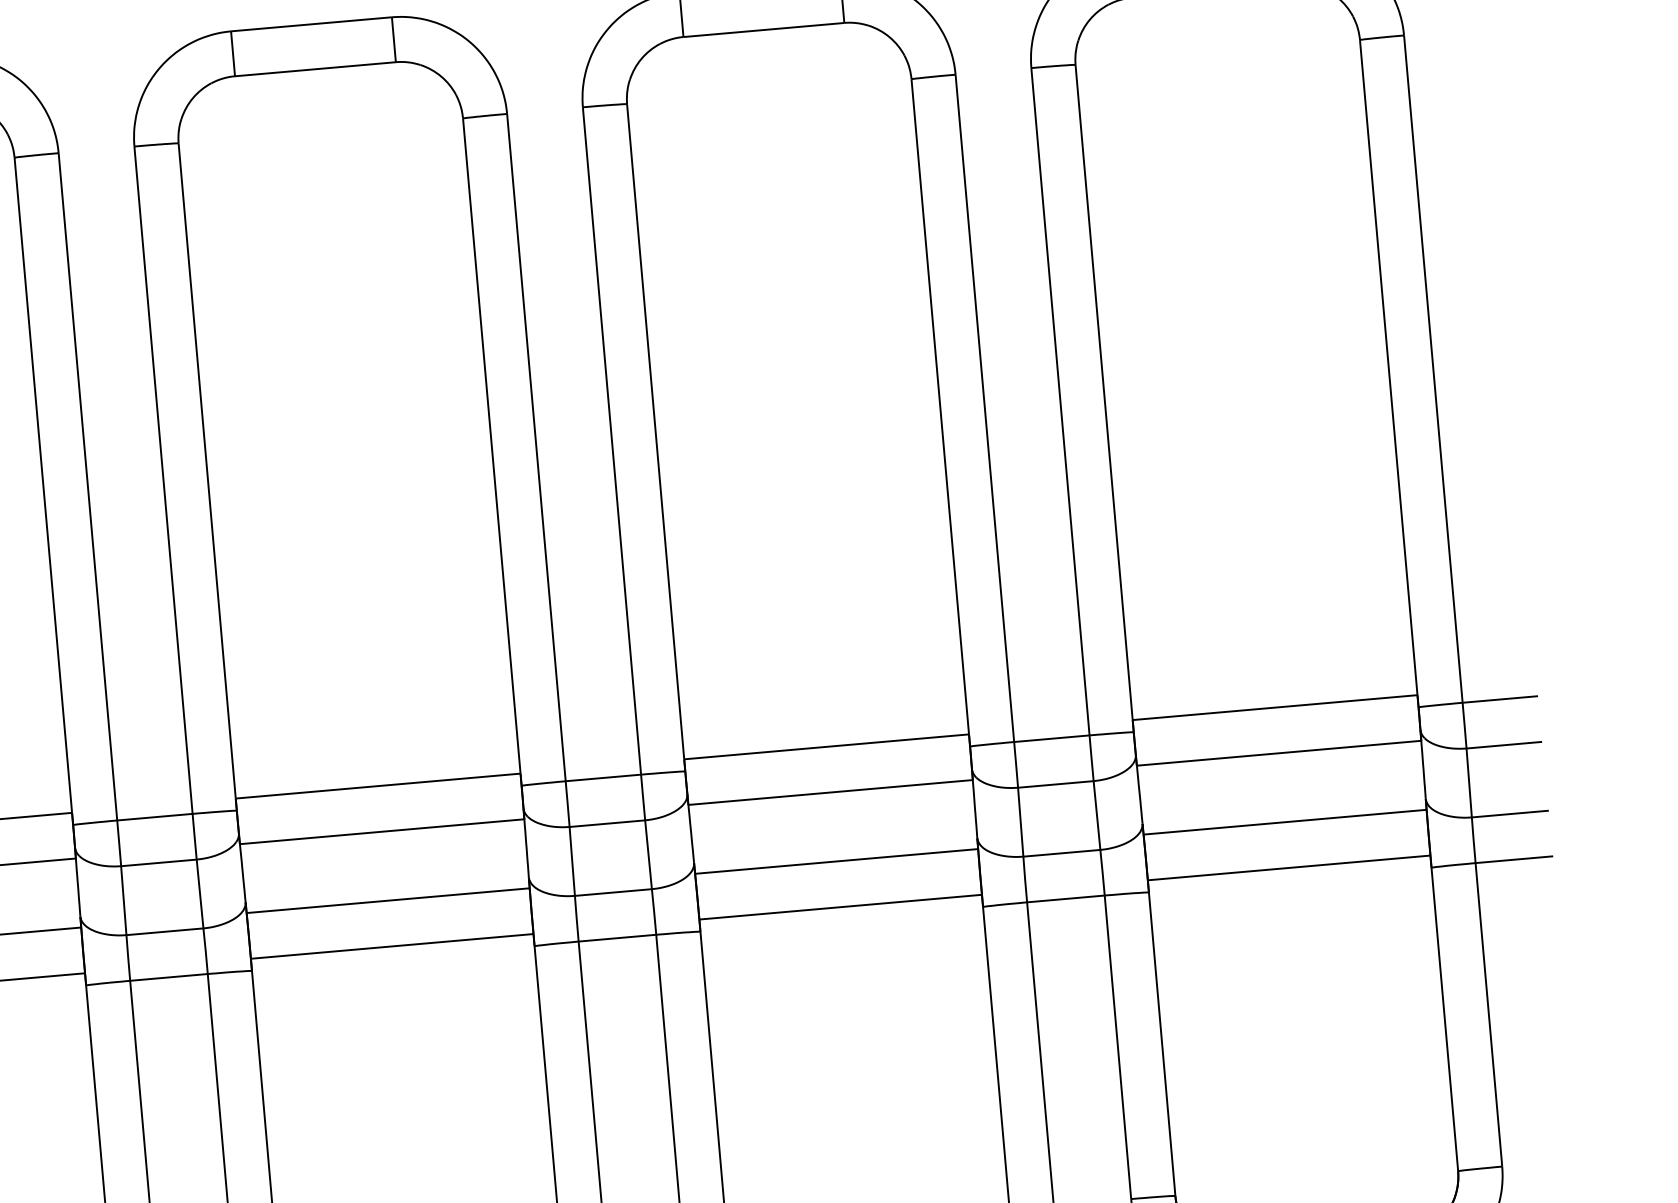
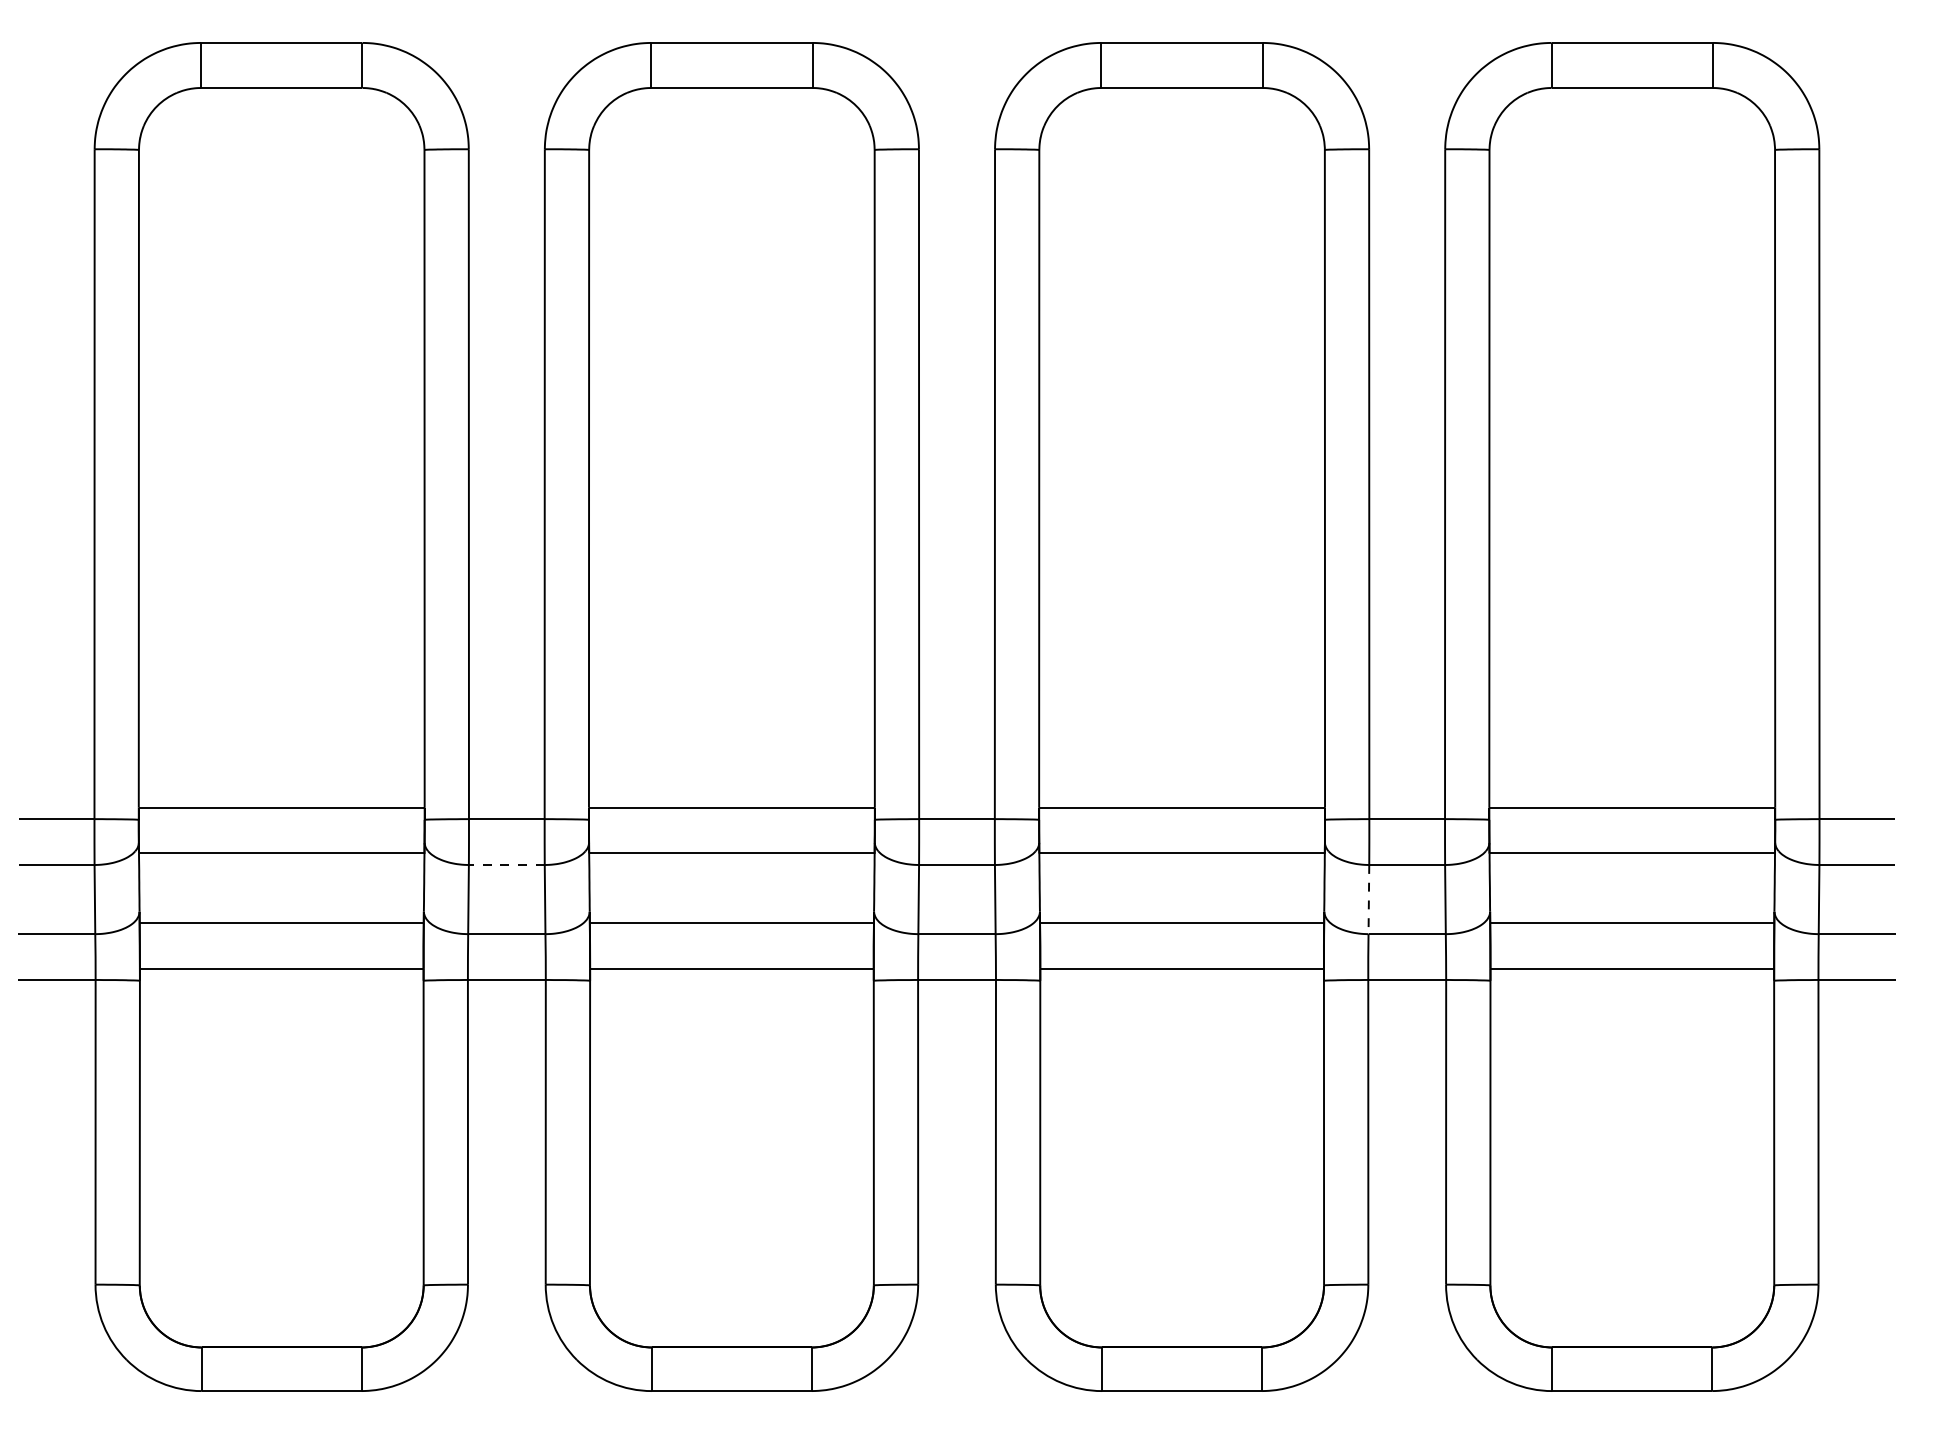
line: (1020, 822) -> (1368, 899), solid -> dashed
line: (158, 863) -> (506, 865), solid -> dashed

